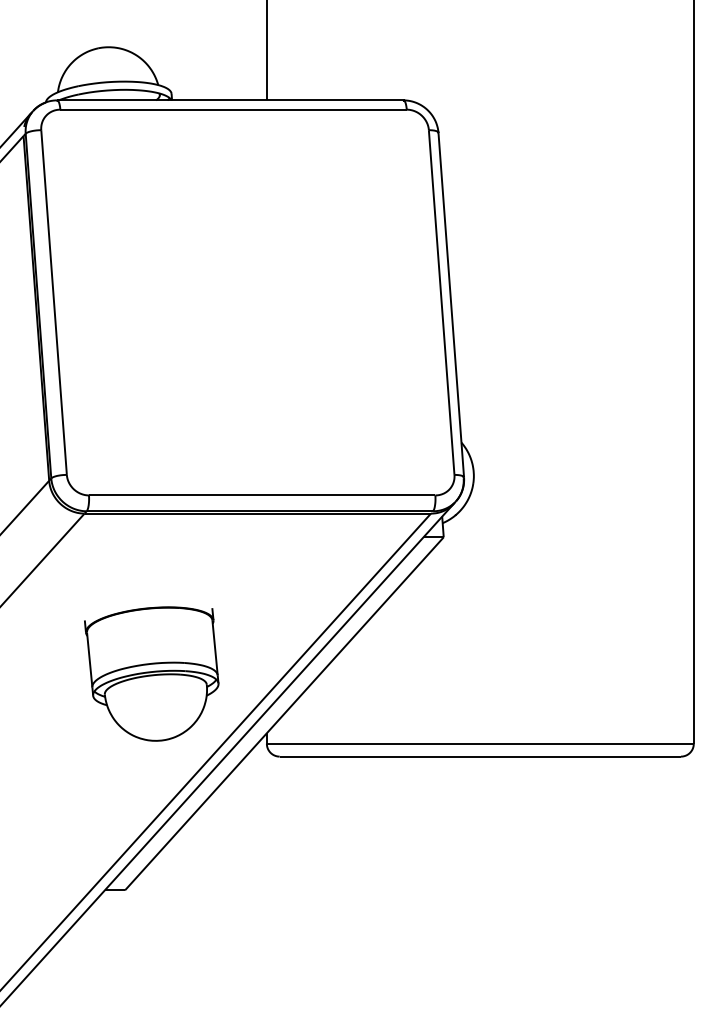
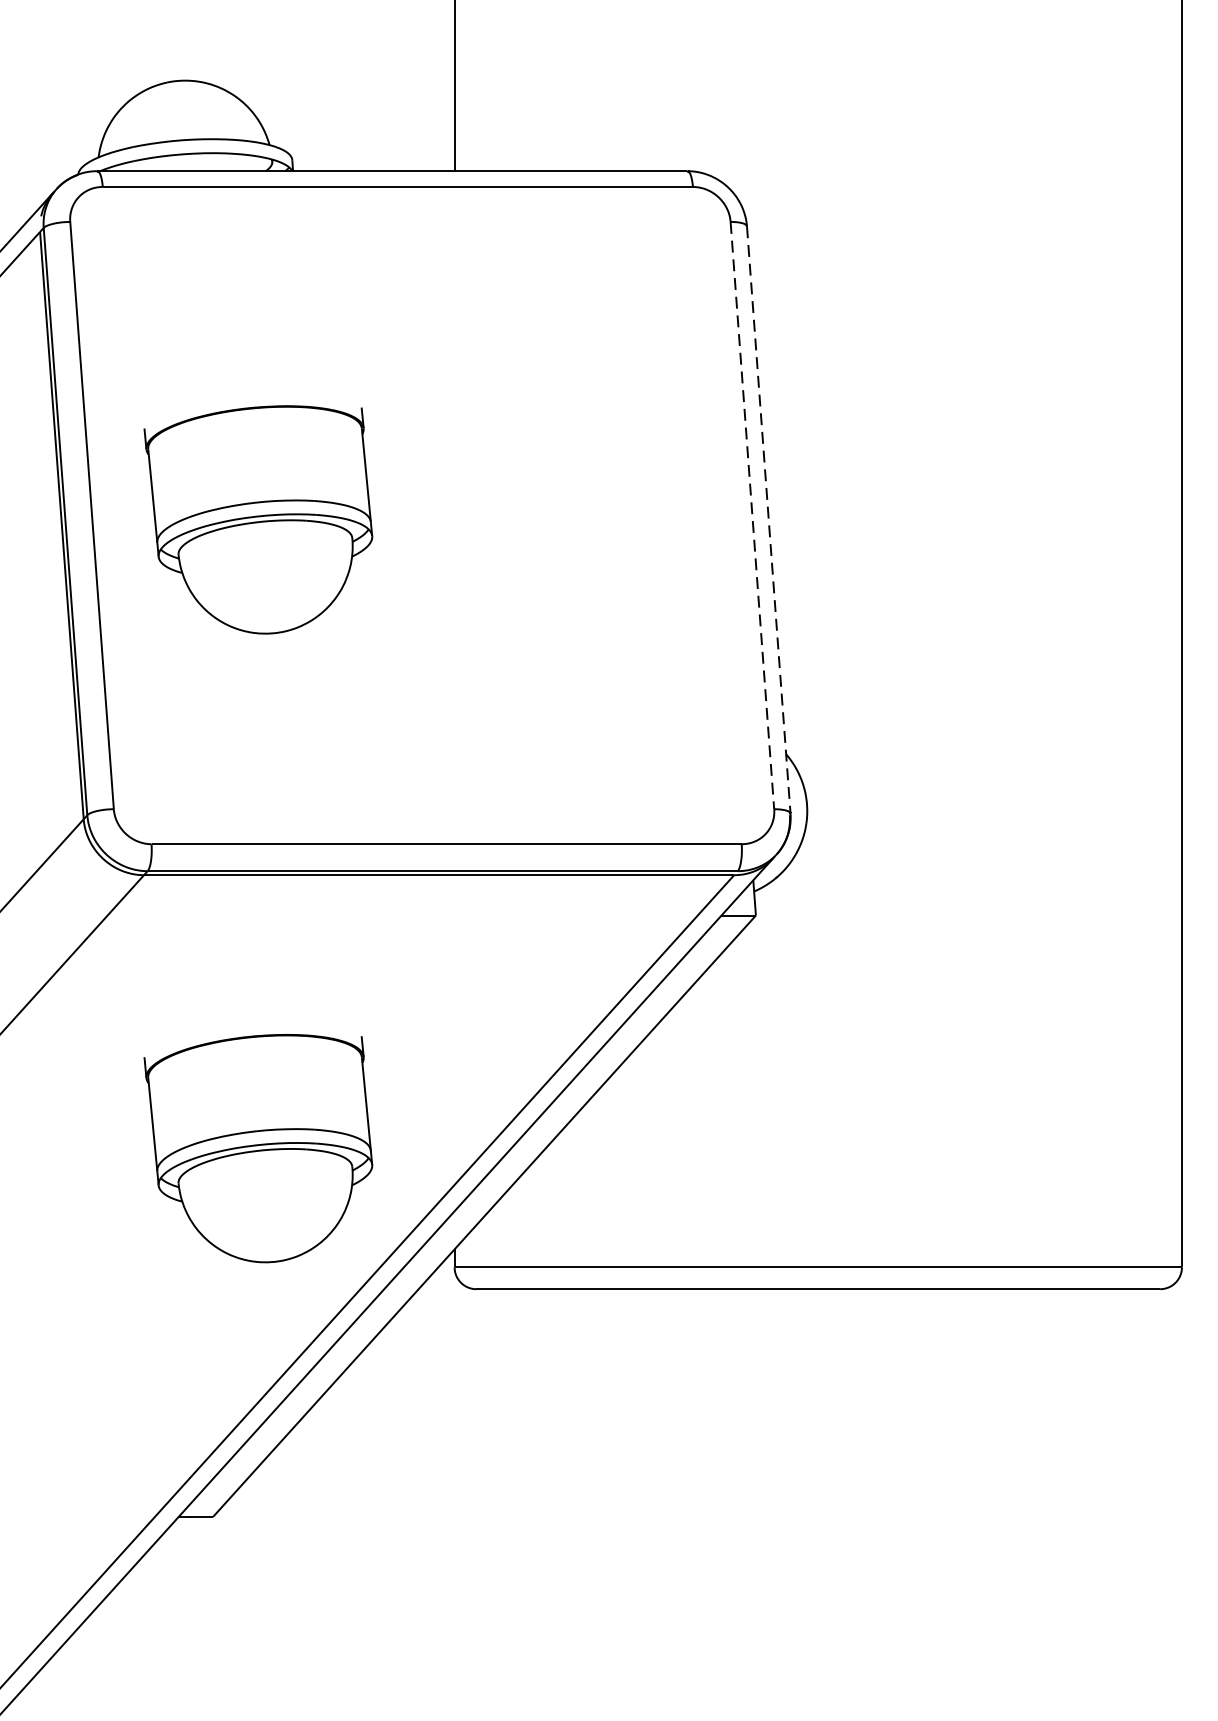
line: (441, 302) -> (752, 515), solid -> dashed
part: (151, 304) -> (258, 518), added
line: (451, 305) -> (769, 520), solid -> dashed

